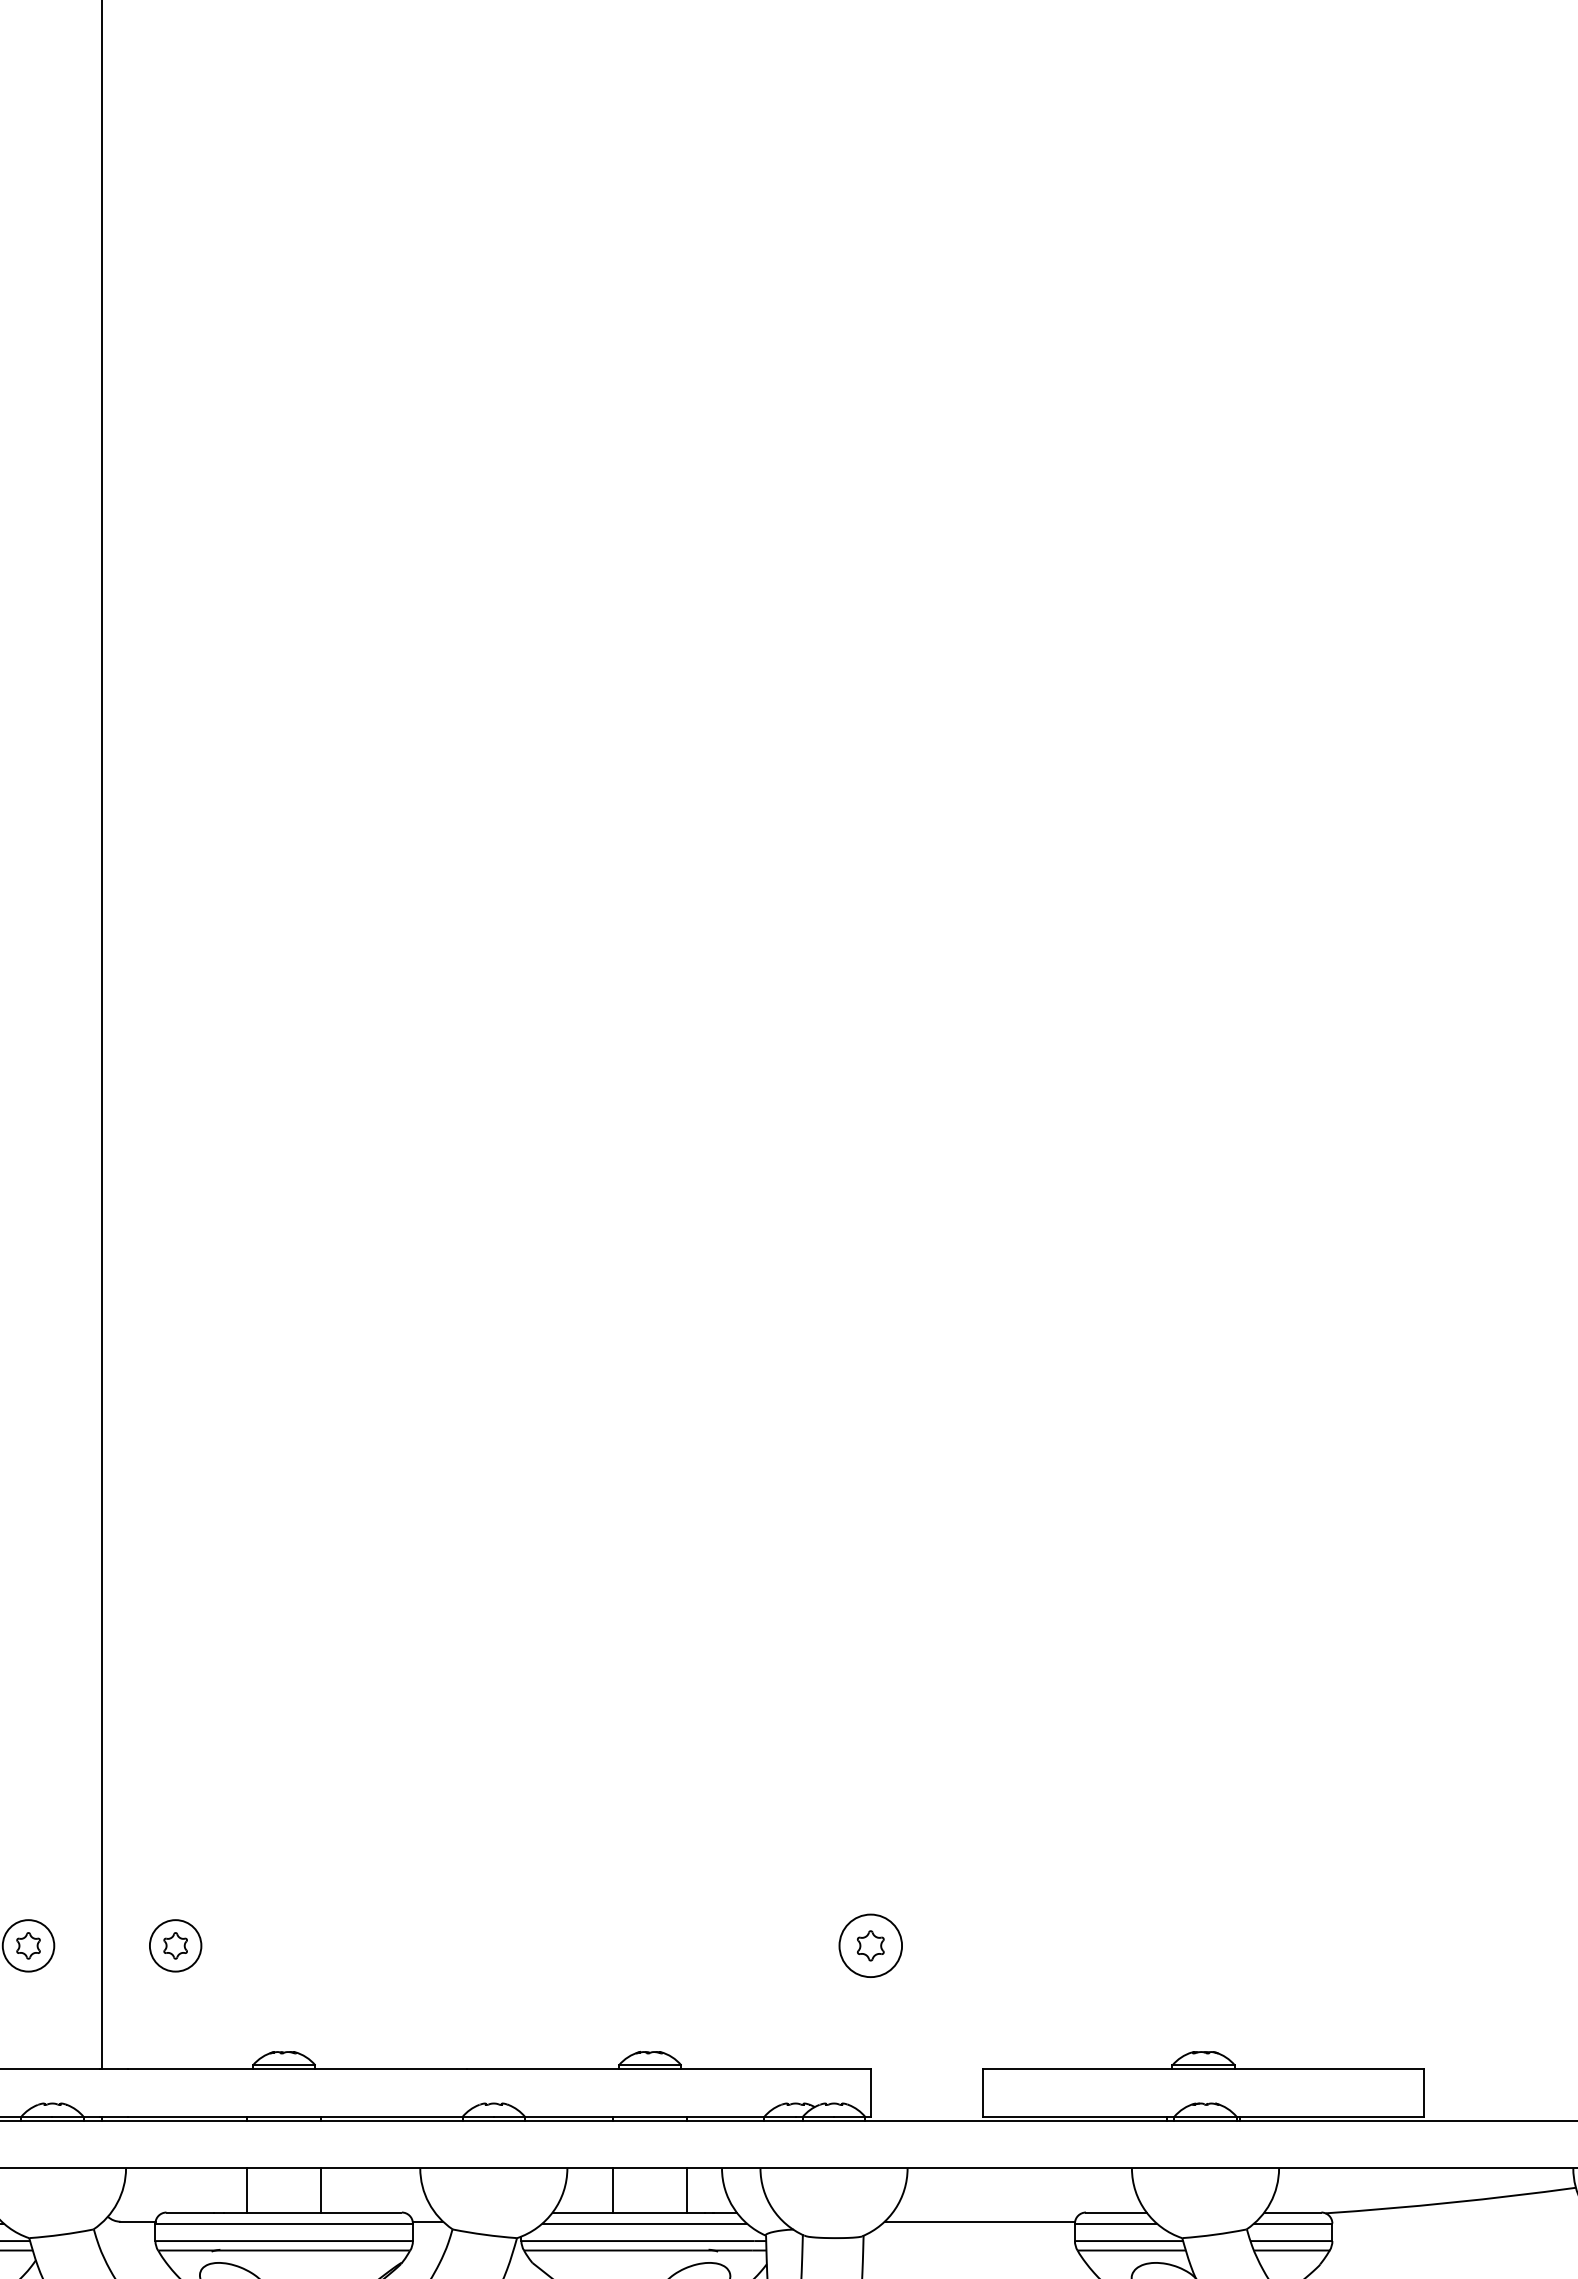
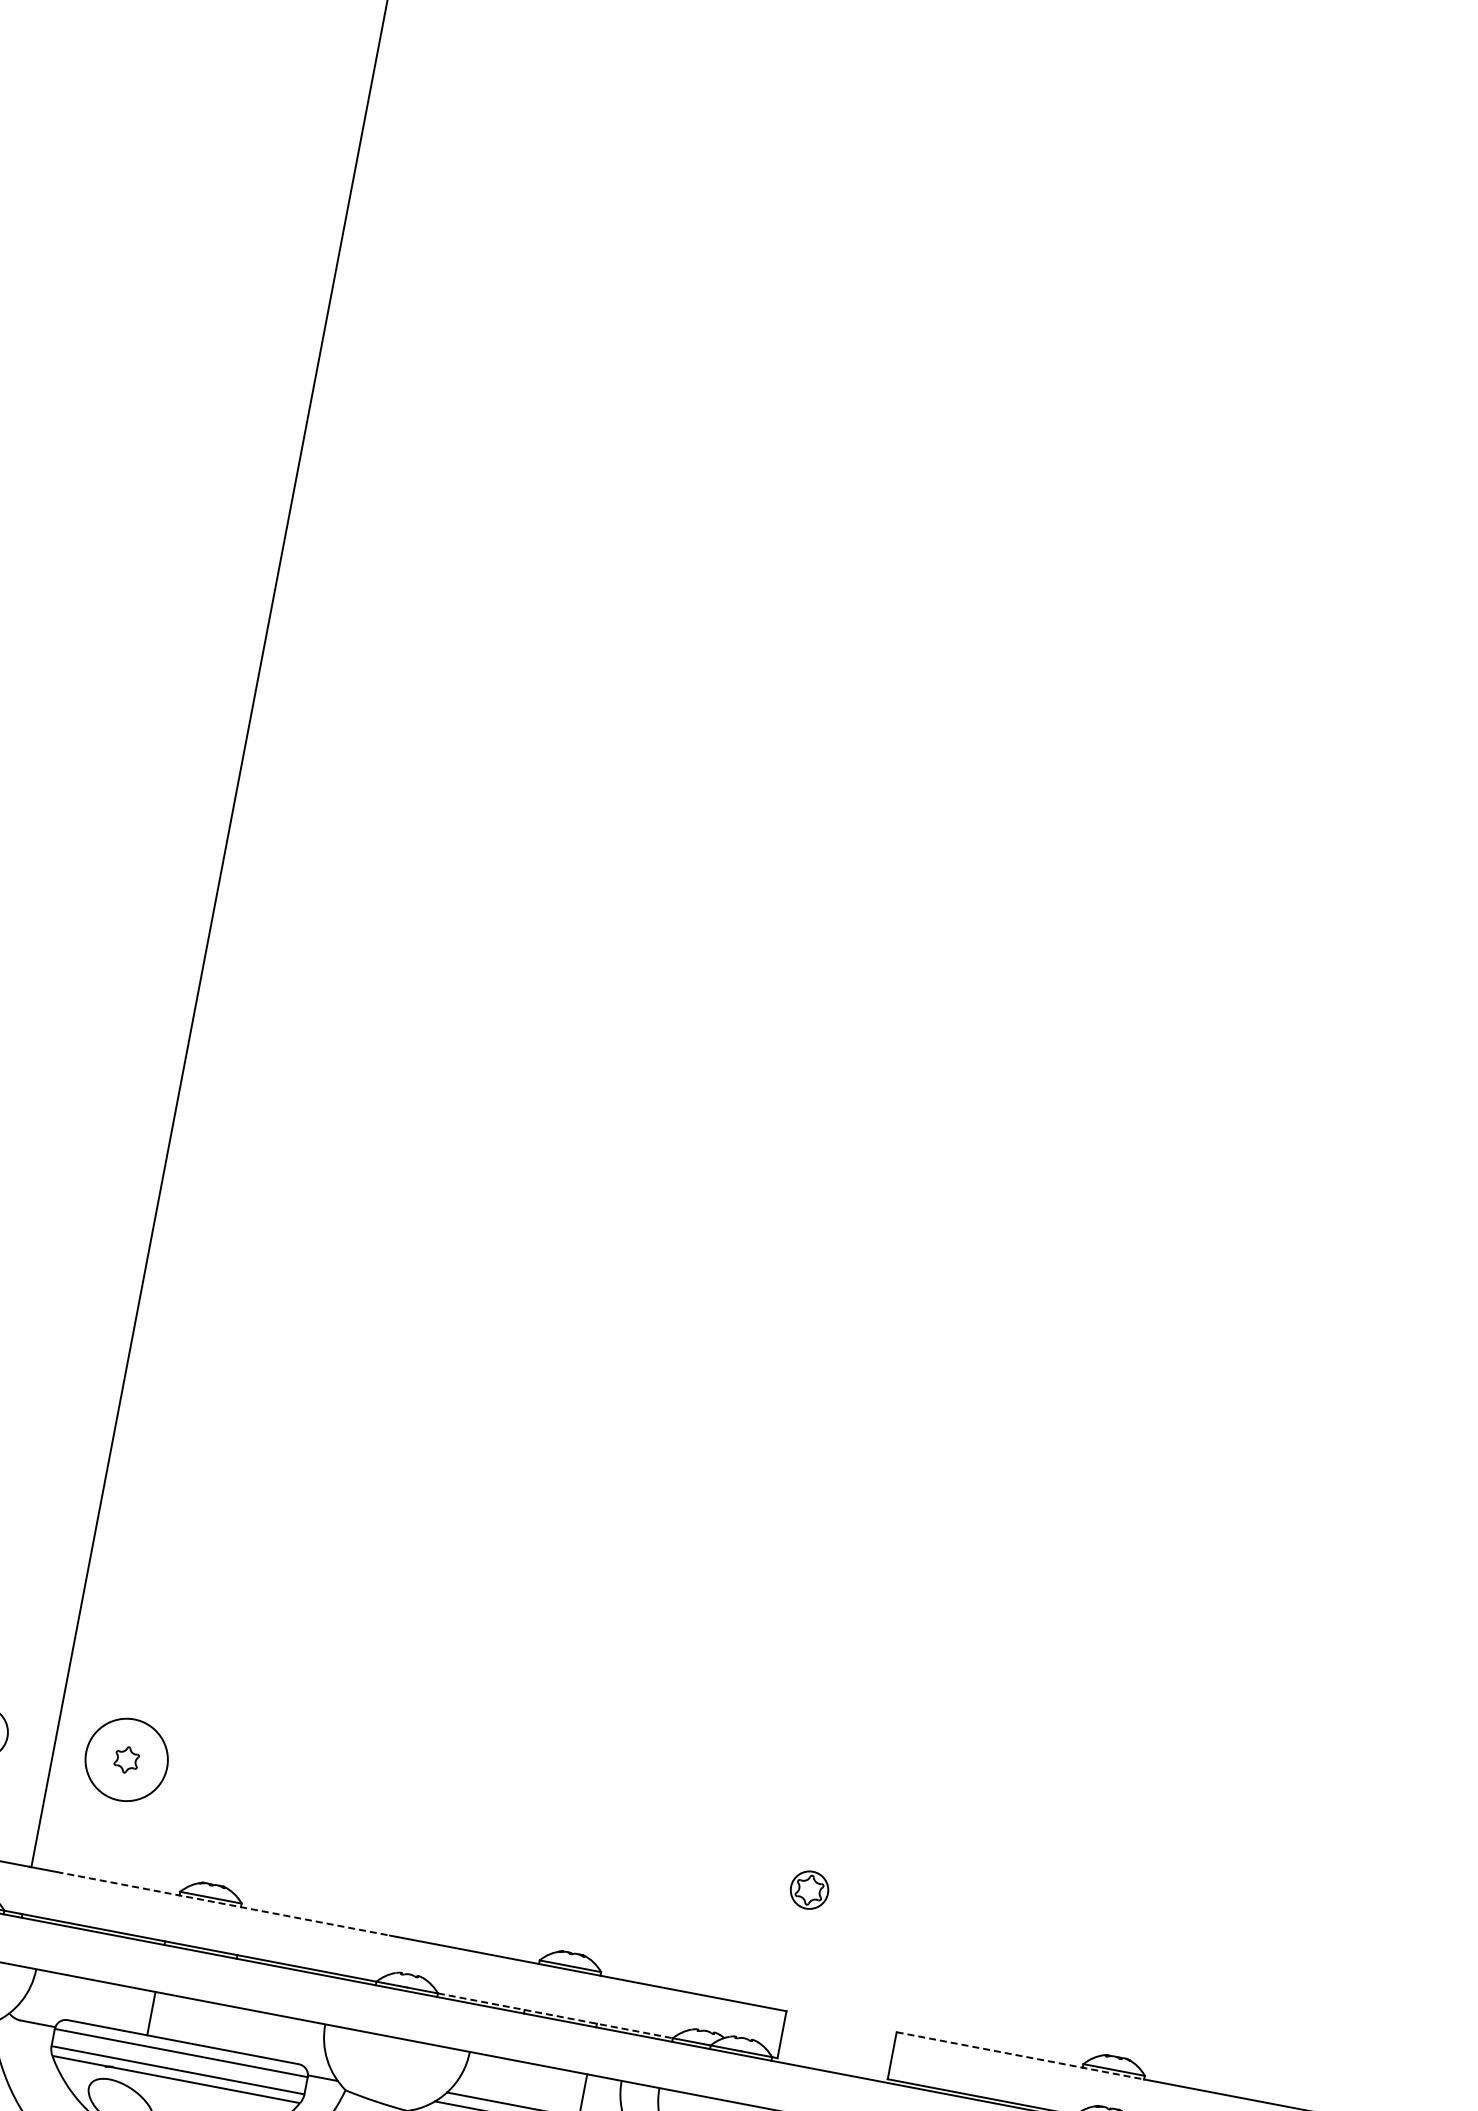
circle: (175, 1945) -> (126, 1759), size x1.6
circle: (870, 1945) -> (809, 1889), size x0.6
line: (297, 2069) -> (223, 1904), solid -> dashed
line: (1108, 2069) -> (1019, 2056), solid -> dashed
line: (644, 2116) -> (555, 2015), solid -> dashed
line: (320, 2190) -> (223, 2027), removed
line: (613, 2190) -> (510, 2082), removed

